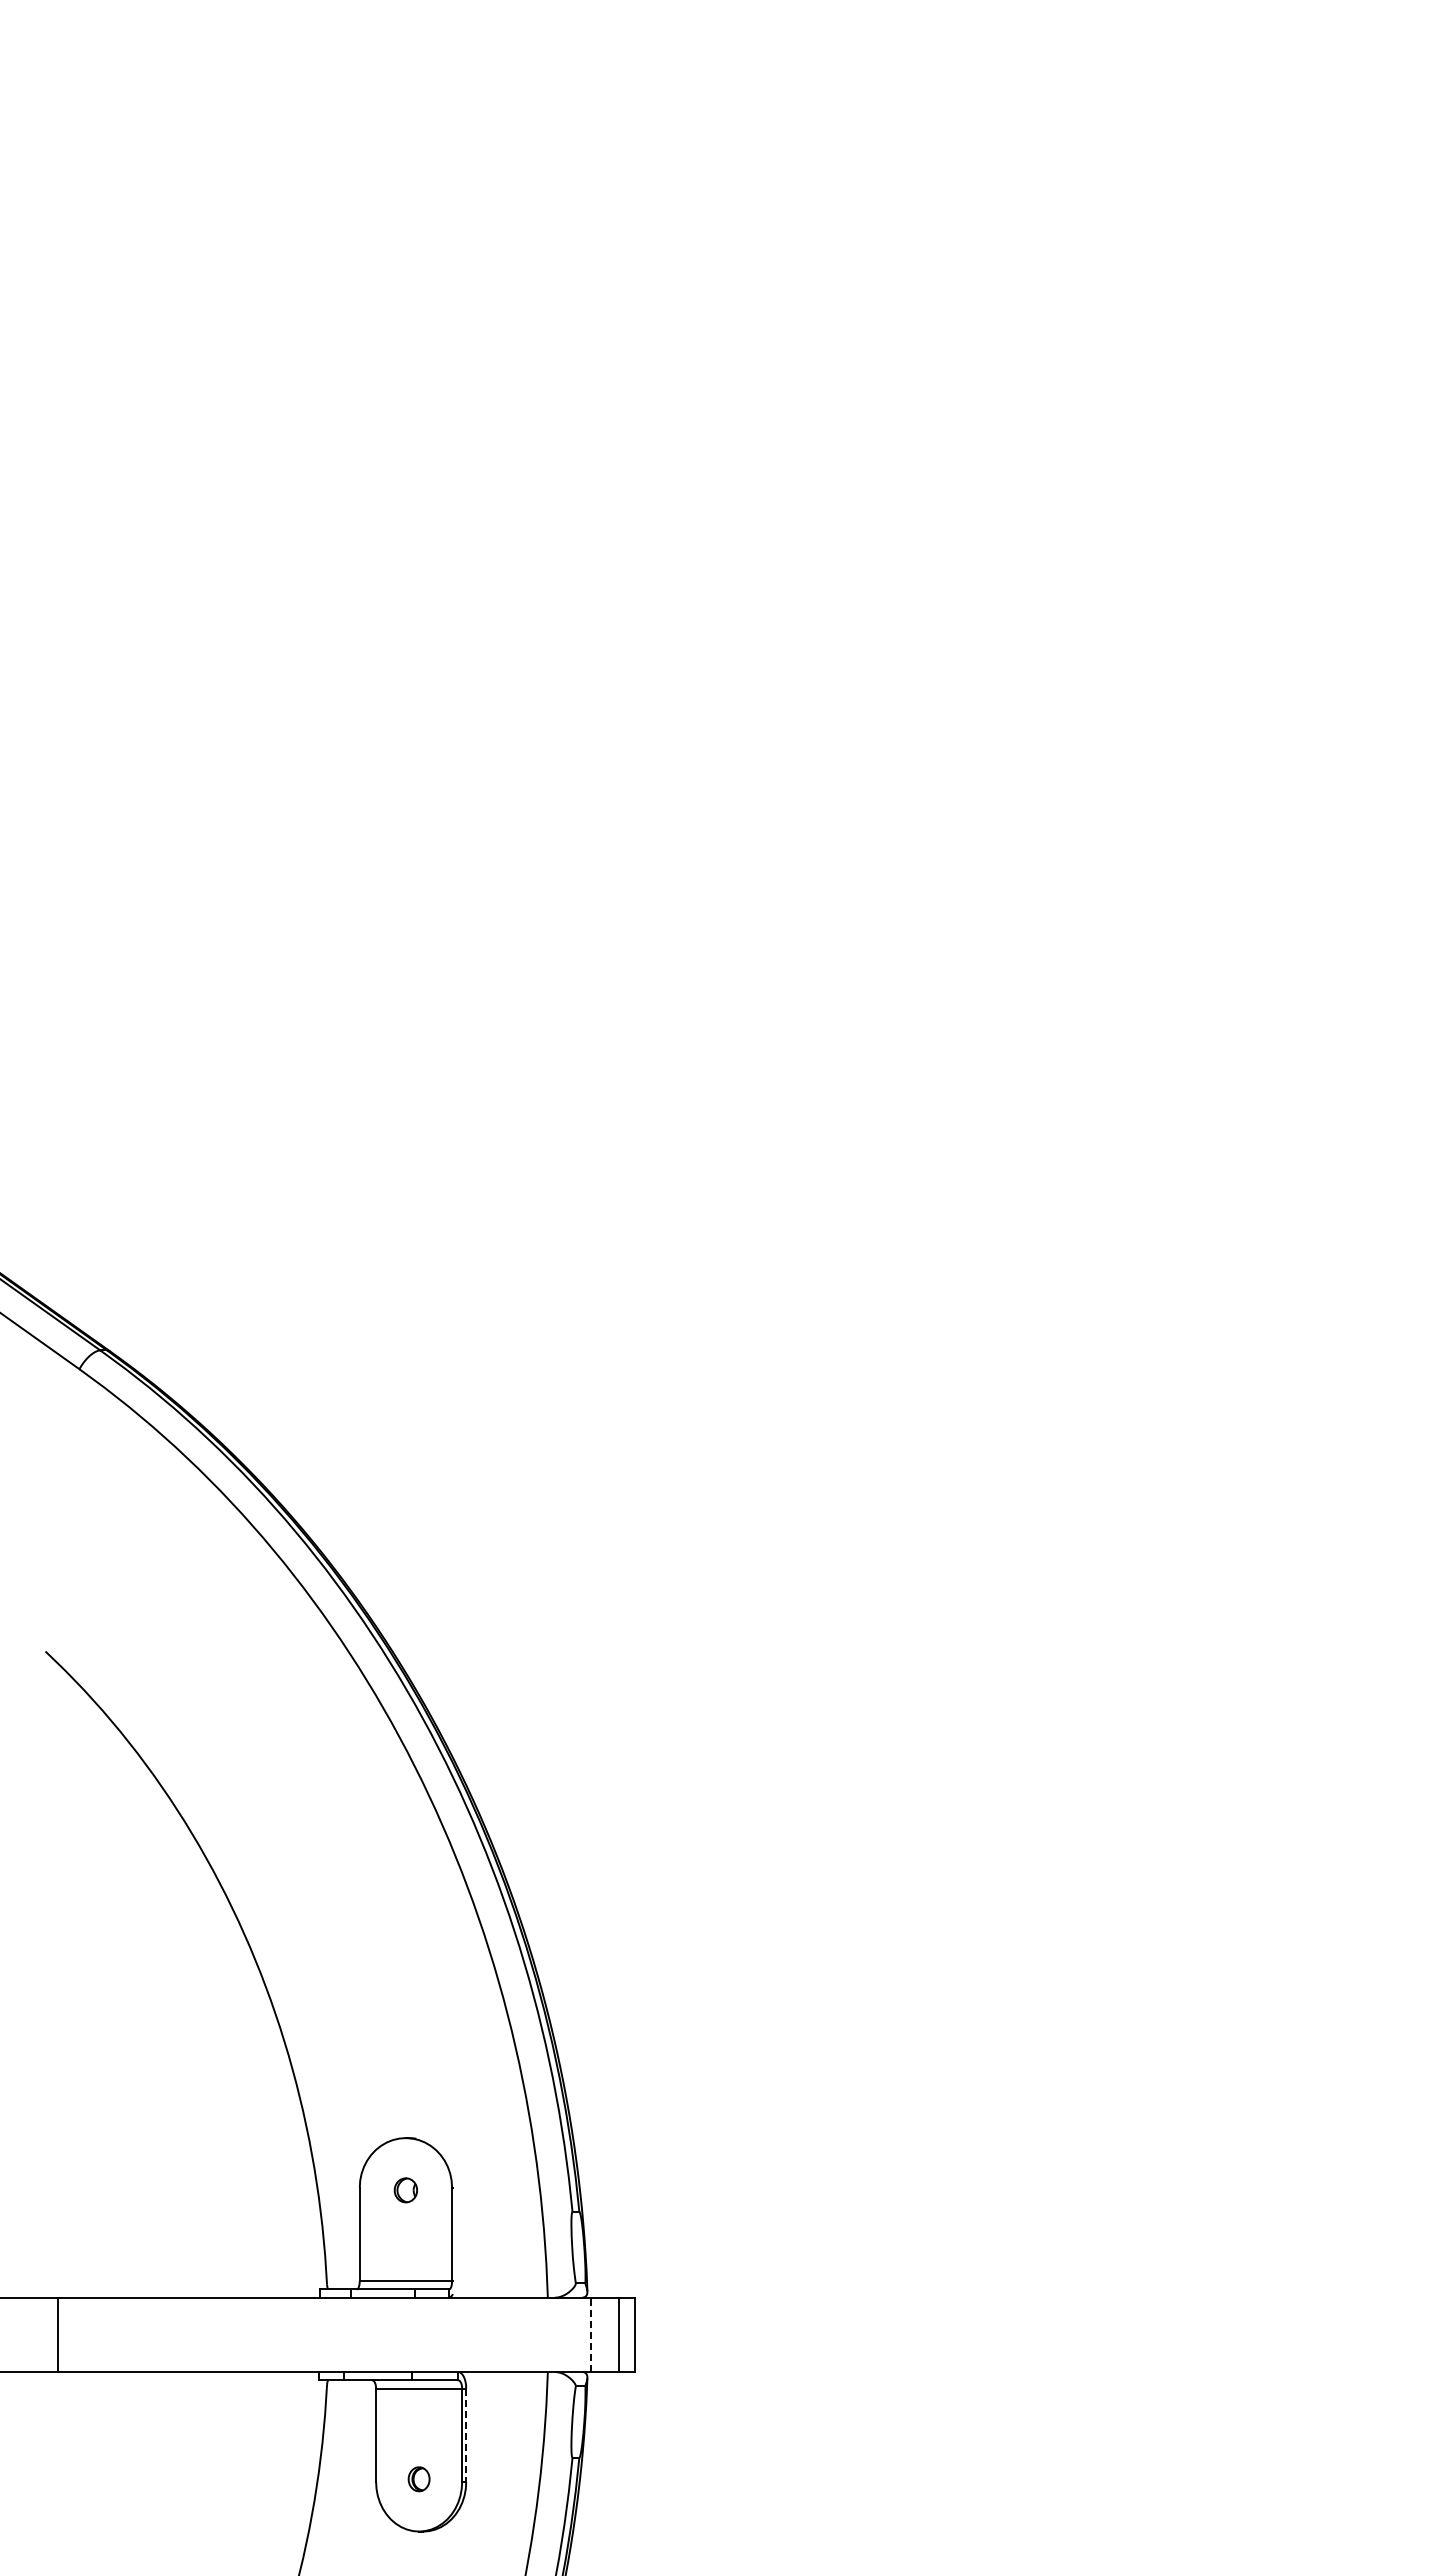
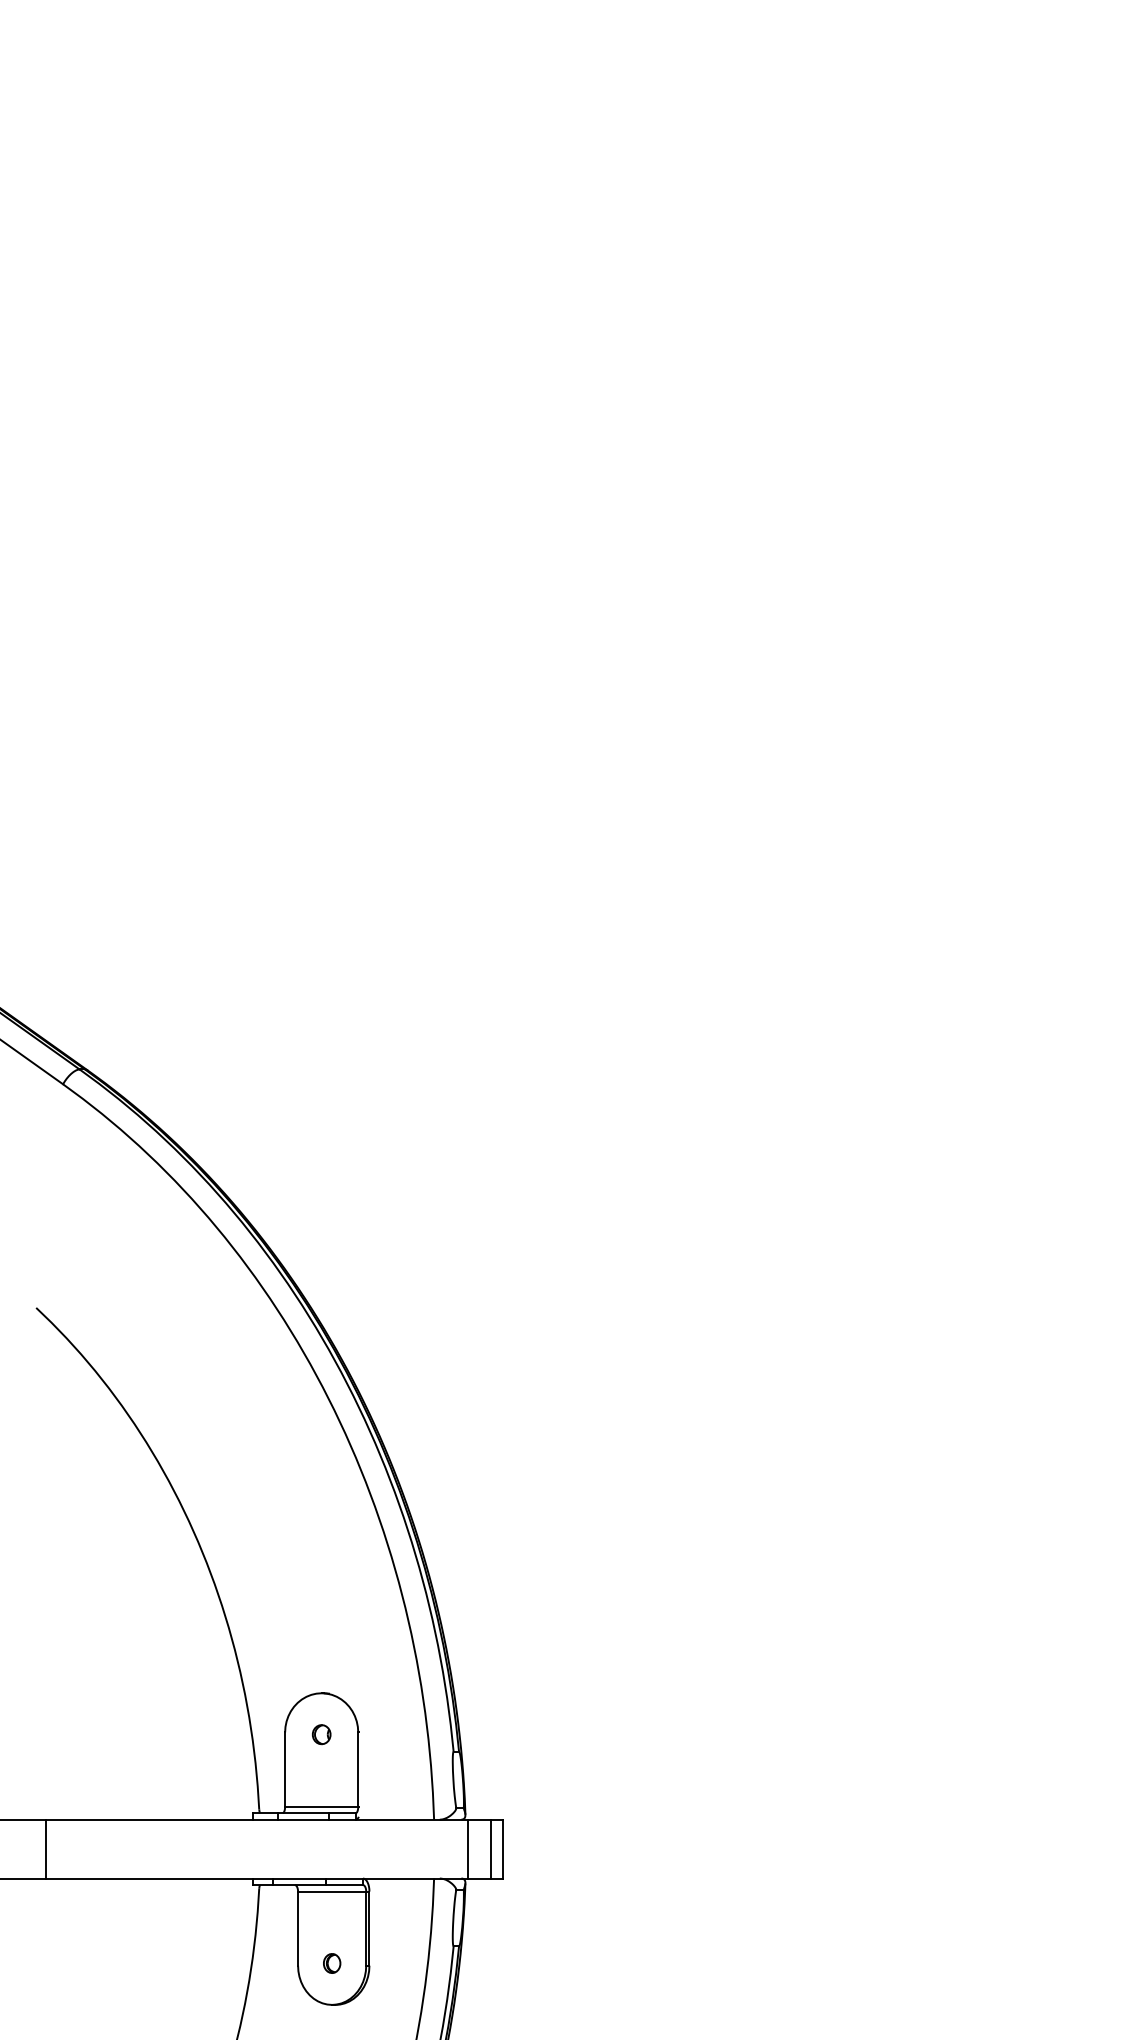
line: (590, 2334) -> (467, 1848), dashed -> solid
line: (466, 2435) -> (369, 1928), dashed -> solid

